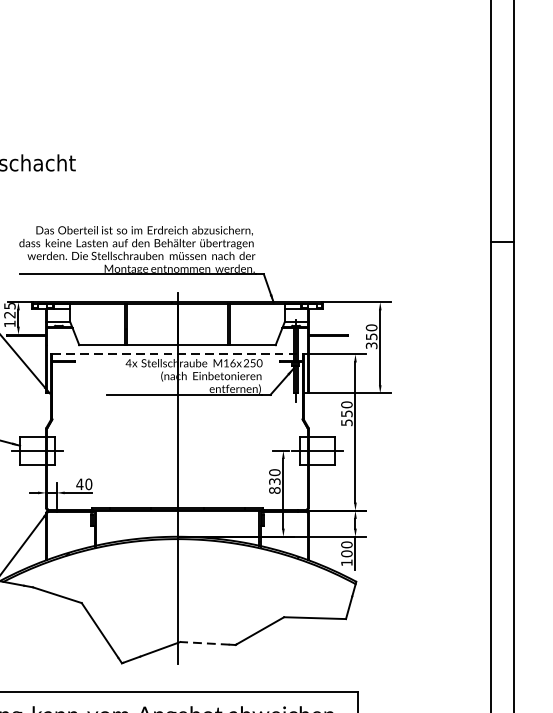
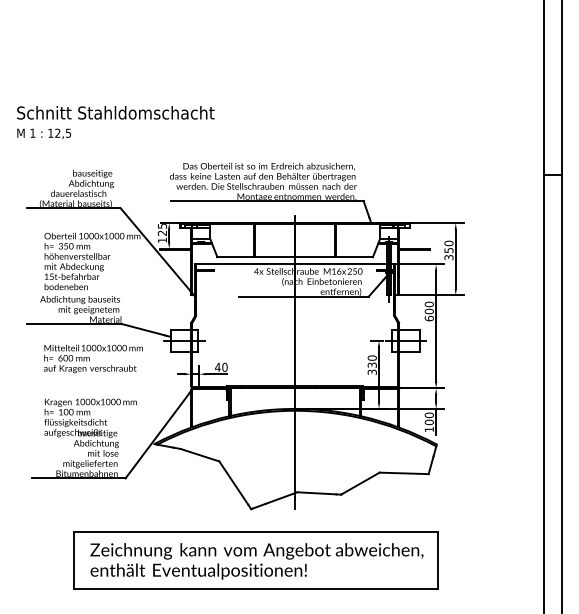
line: (177, 354) -> (295, 264), dashed -> solid
text: (345, 417) -> (428, 314), 550 -> 600
text: (273, 489) -> (371, 371), 830 -> 330
line: (204, 643) -> (316, 493), dashed -> solid

